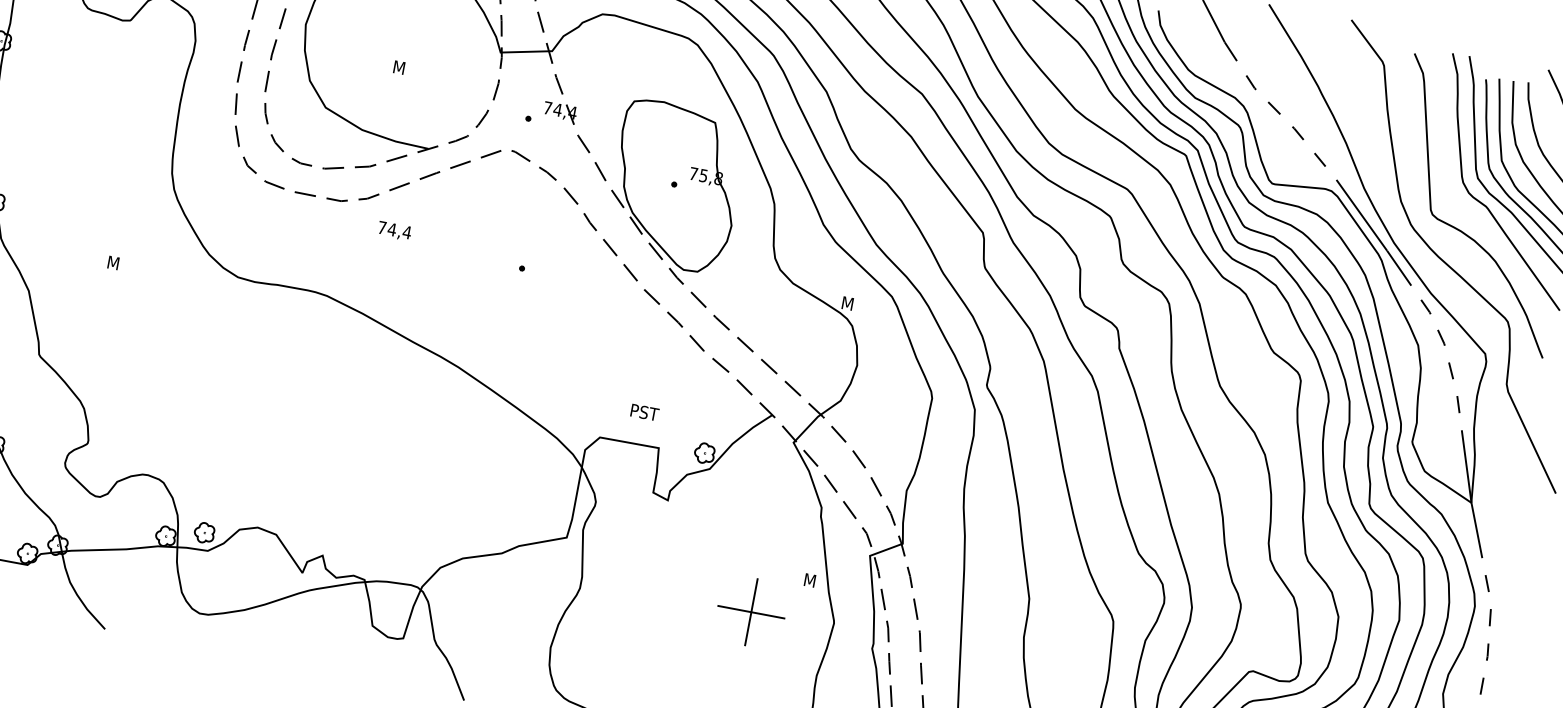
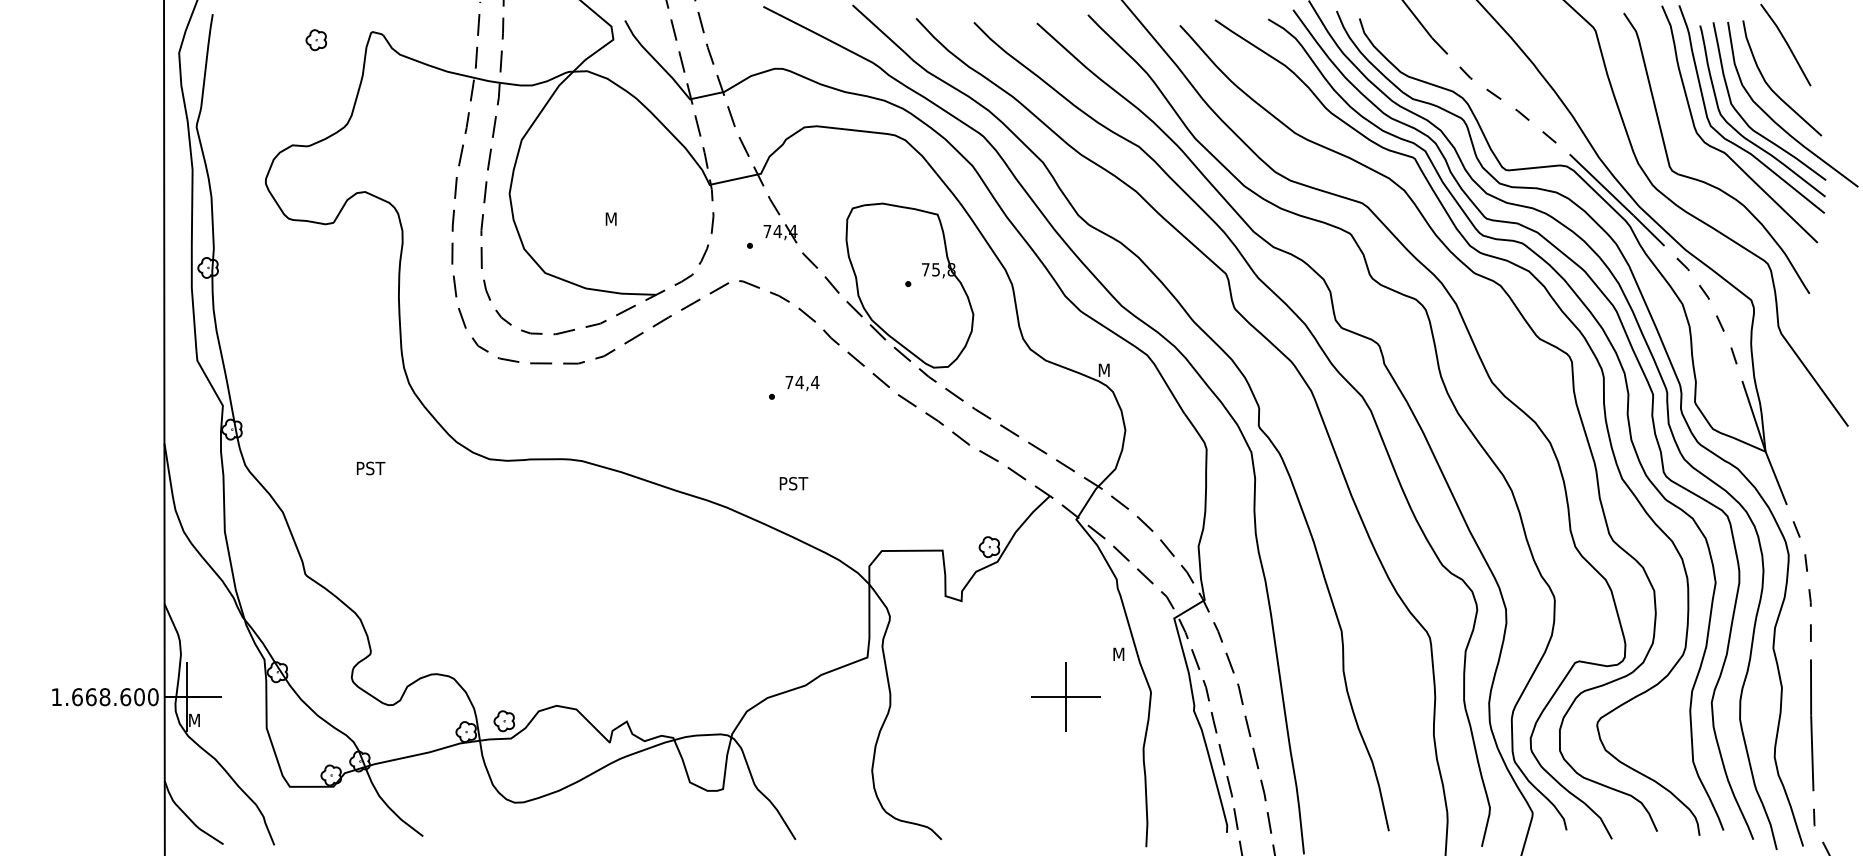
text: (394, 231) -> (802, 383), moved
text: (122, 264) -> (371, 468), M -> PST
text: (644, 412) -> (793, 483), moved

